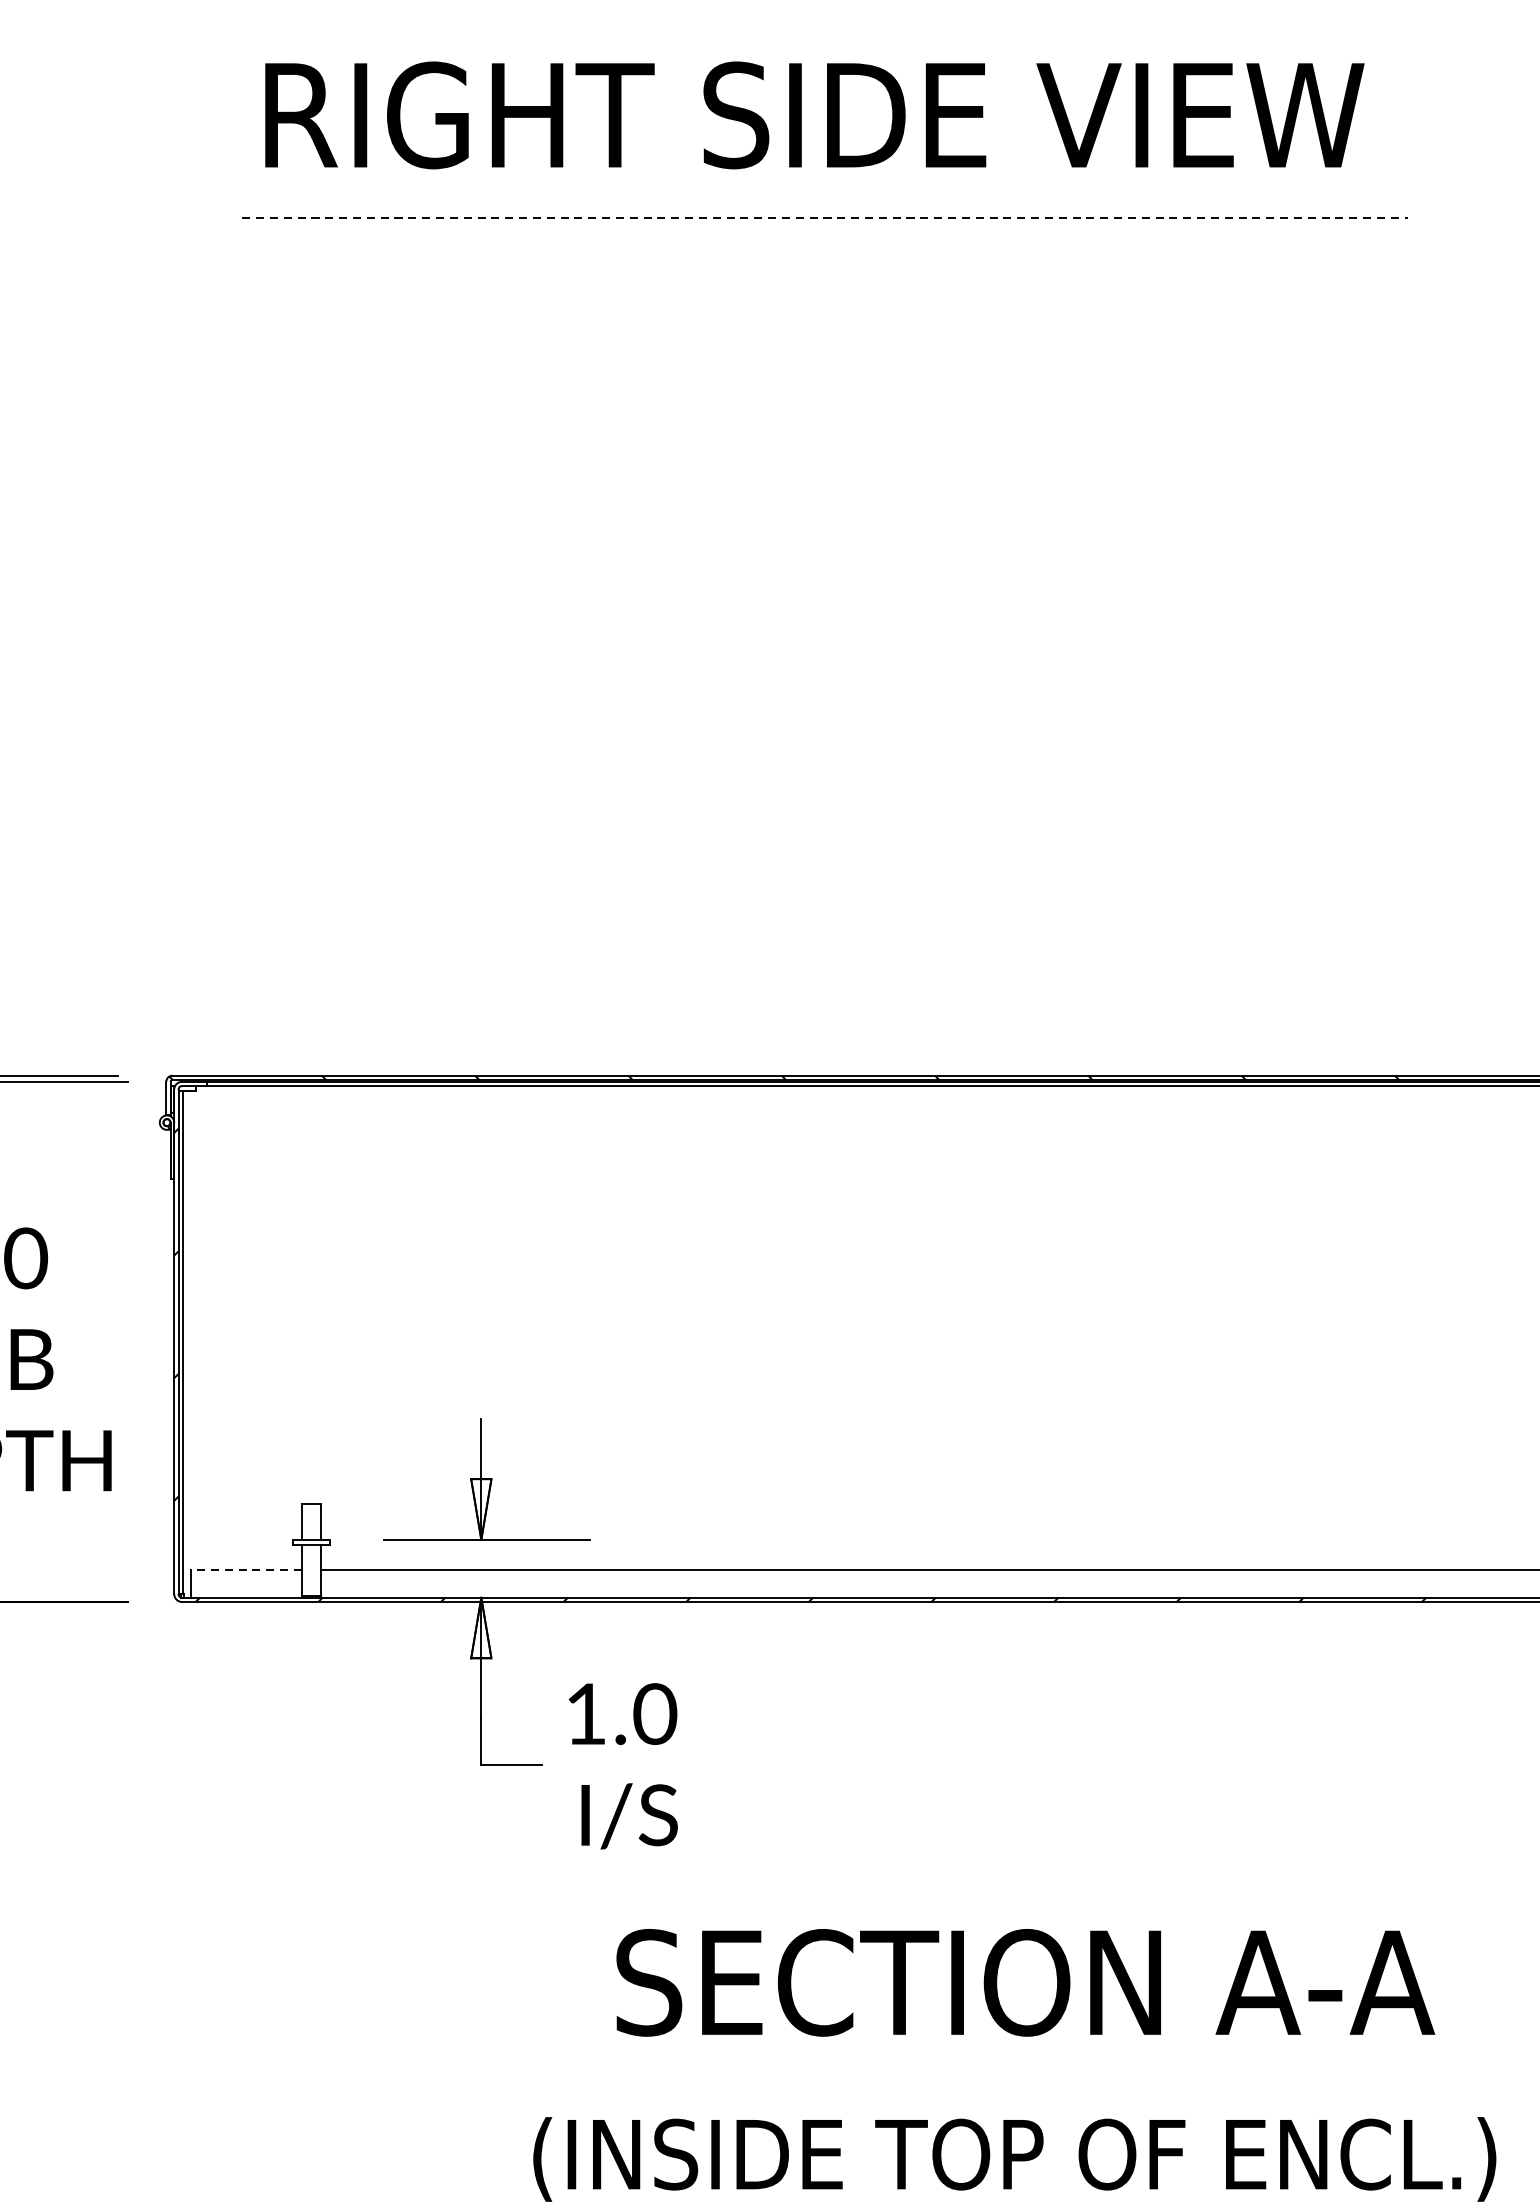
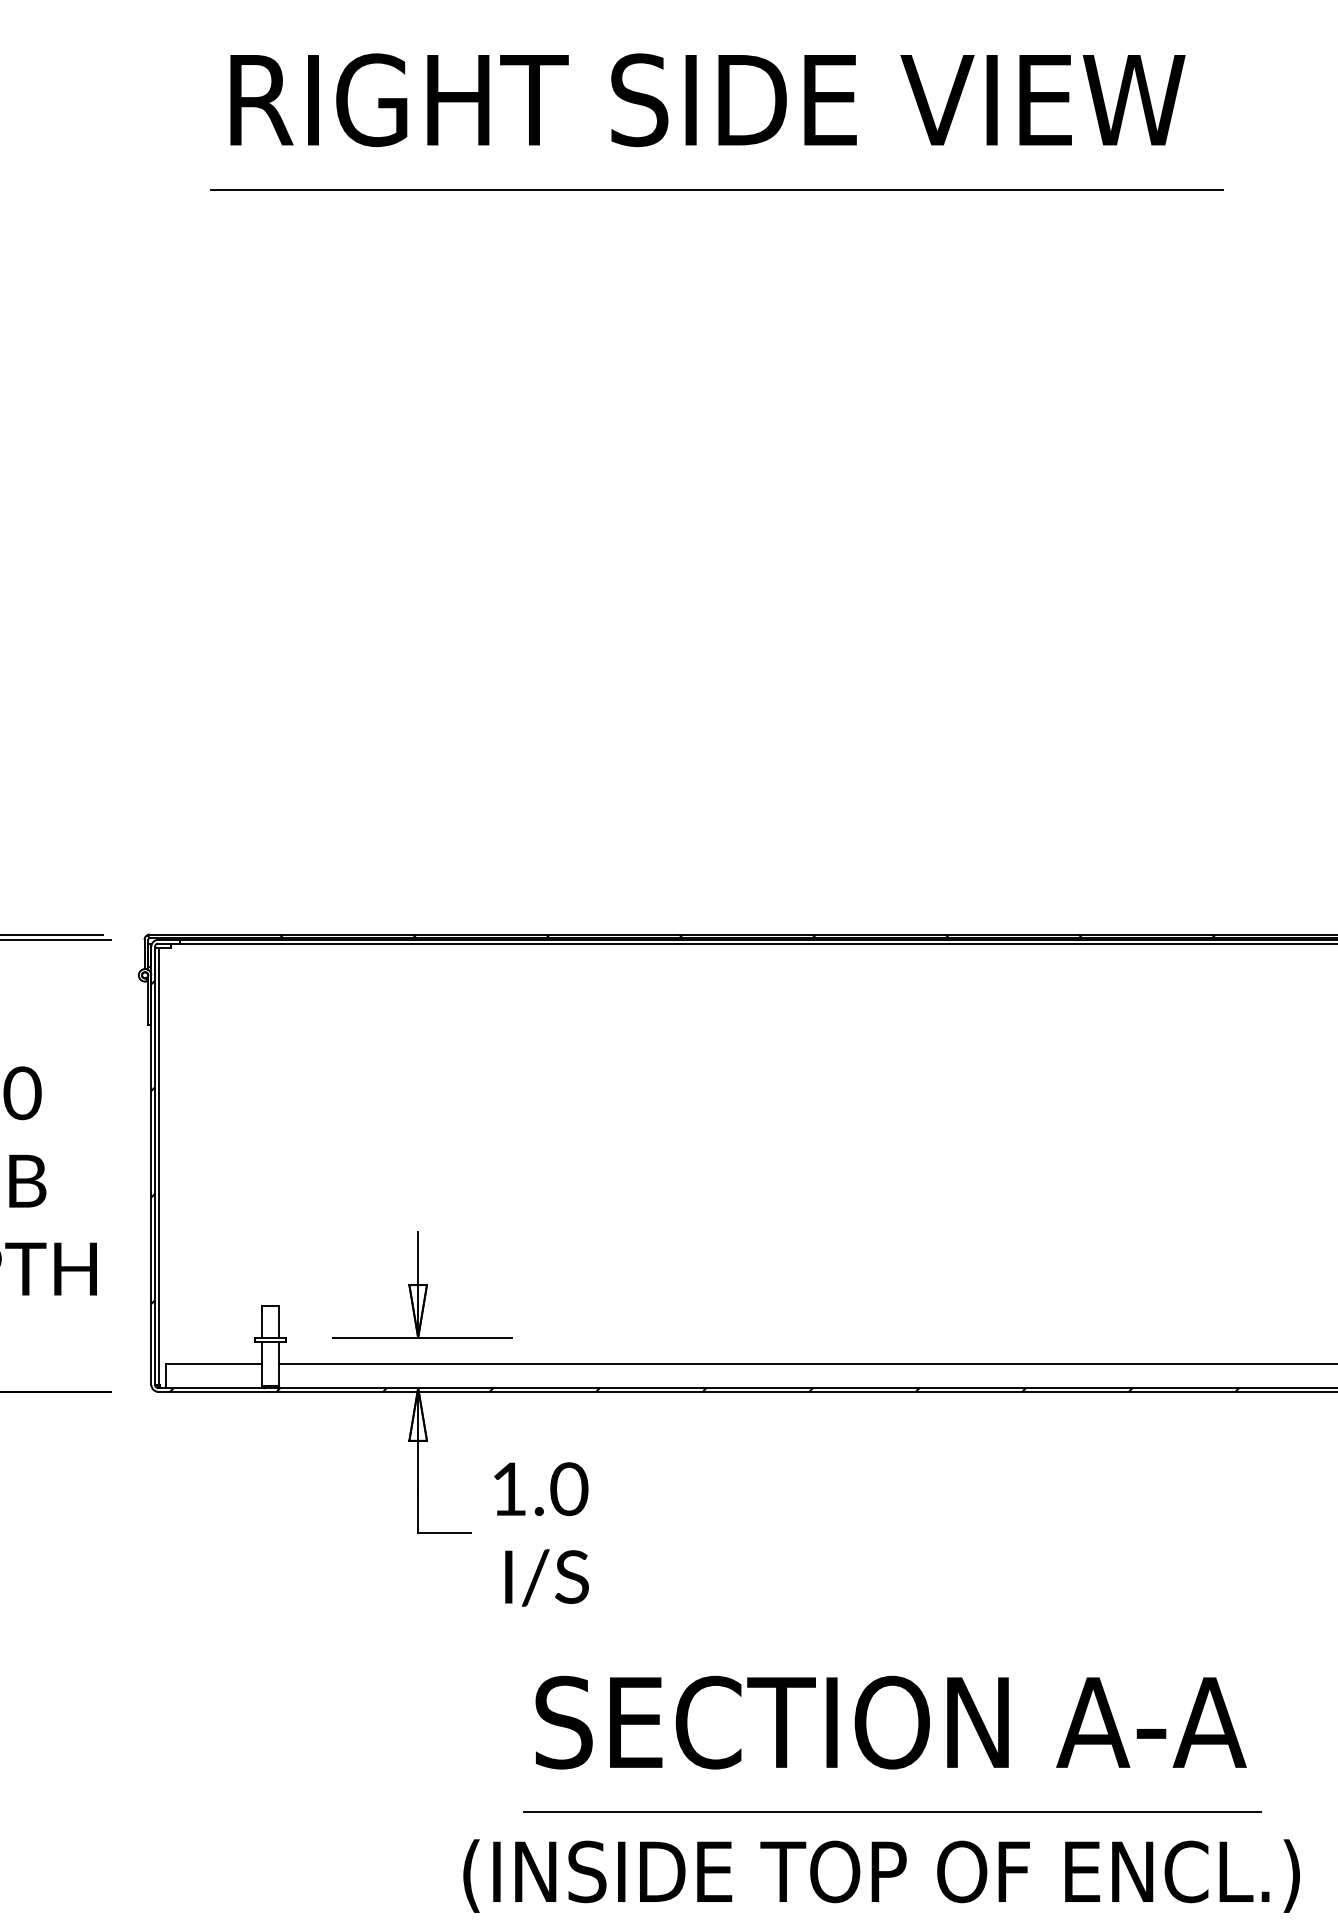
line: (825, 218) -> (717, 189), dashed -> solid
line: (245, 1569) -> (213, 1363), dashed -> solid
line: (1027, 2086) -> (892, 1812), added

